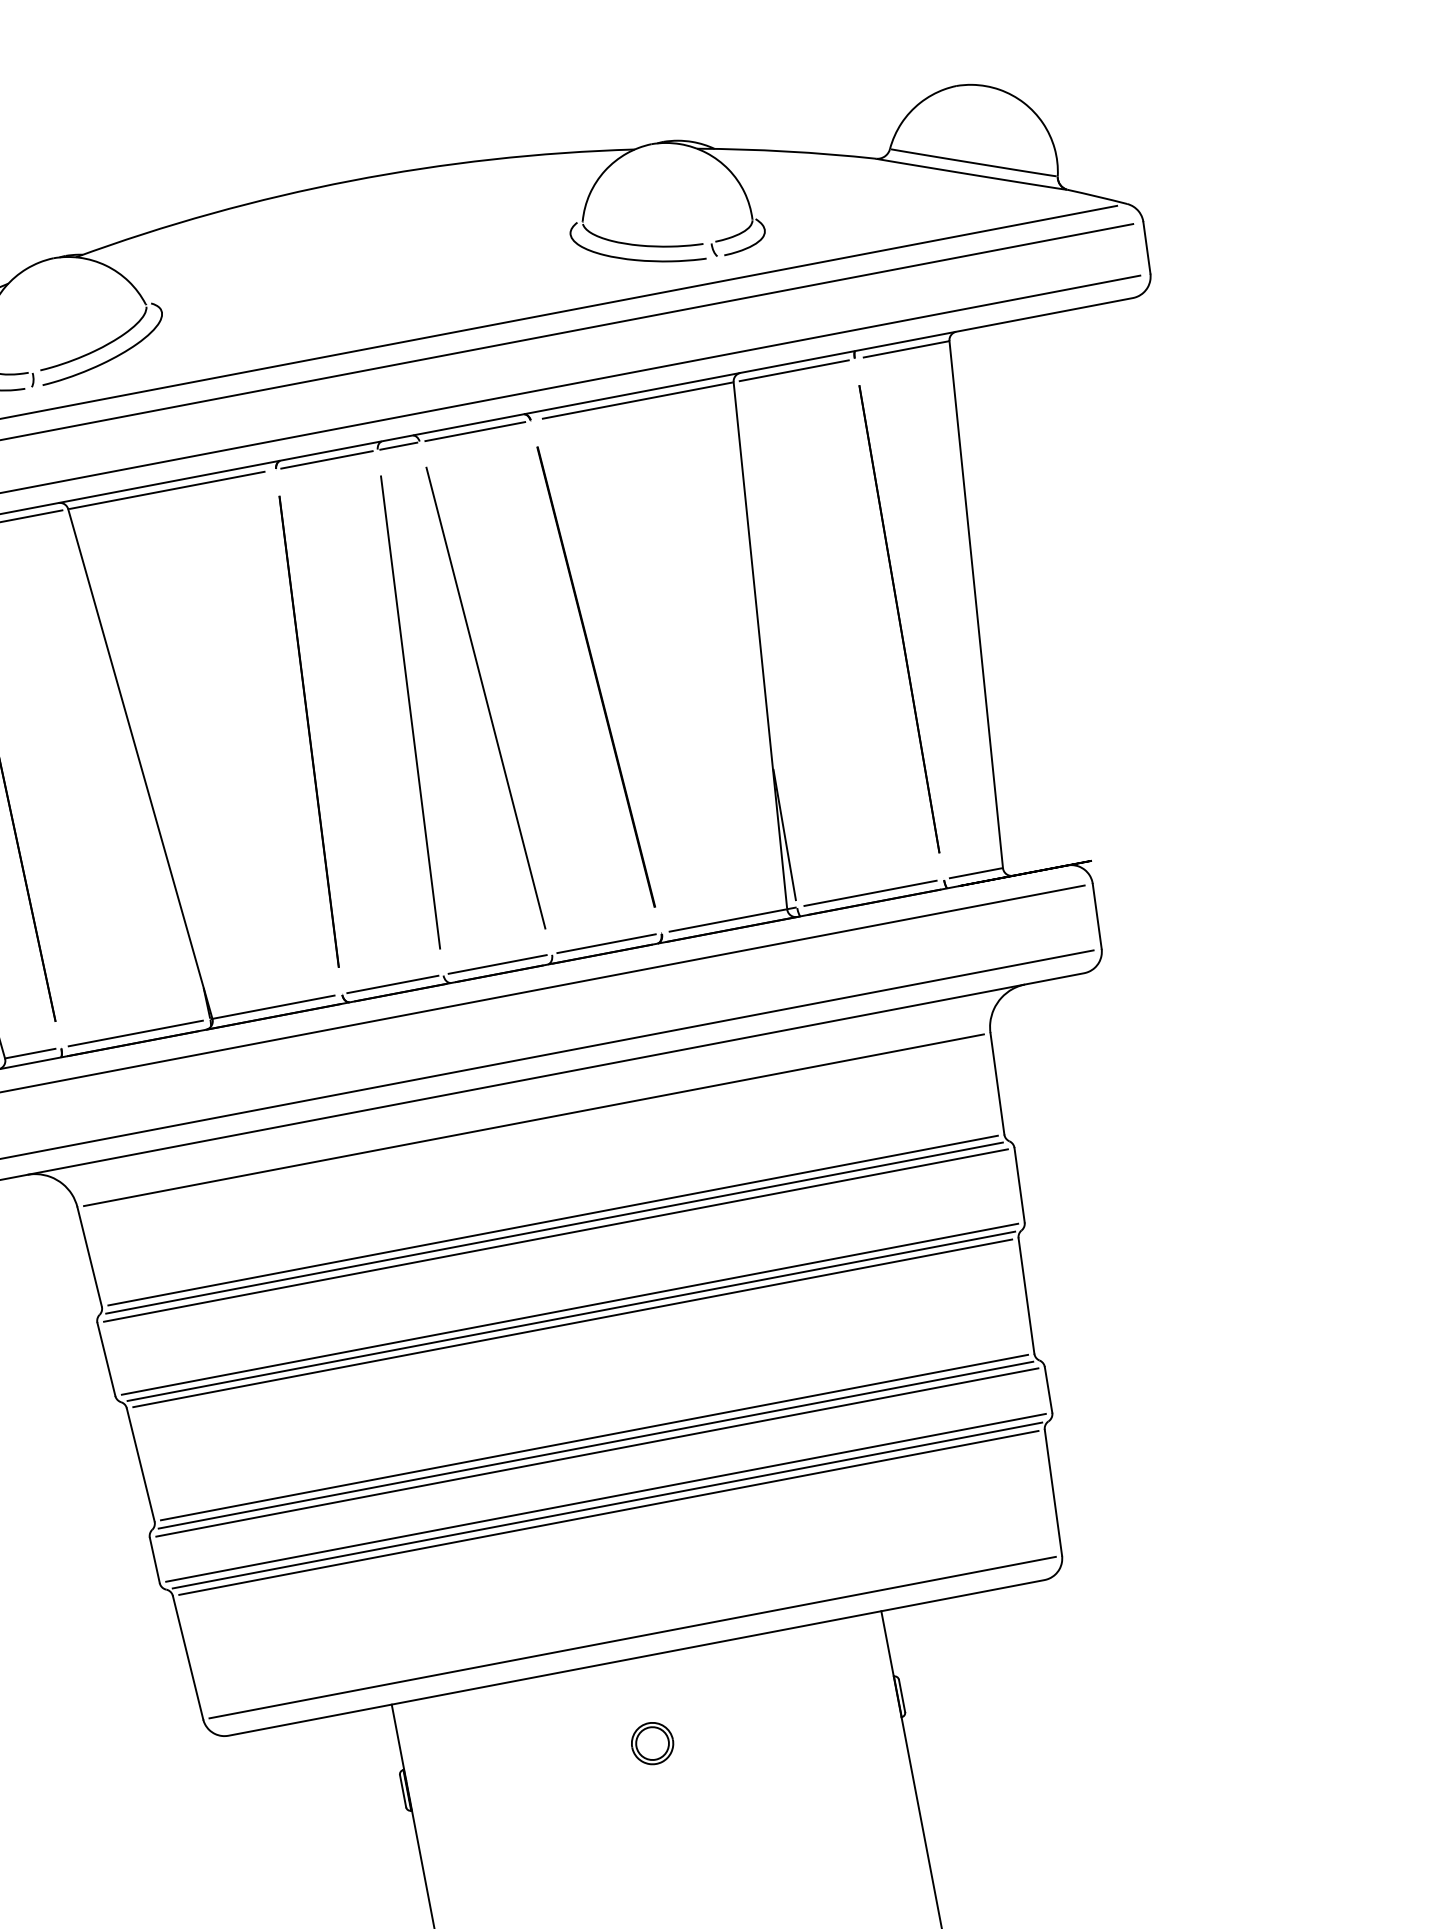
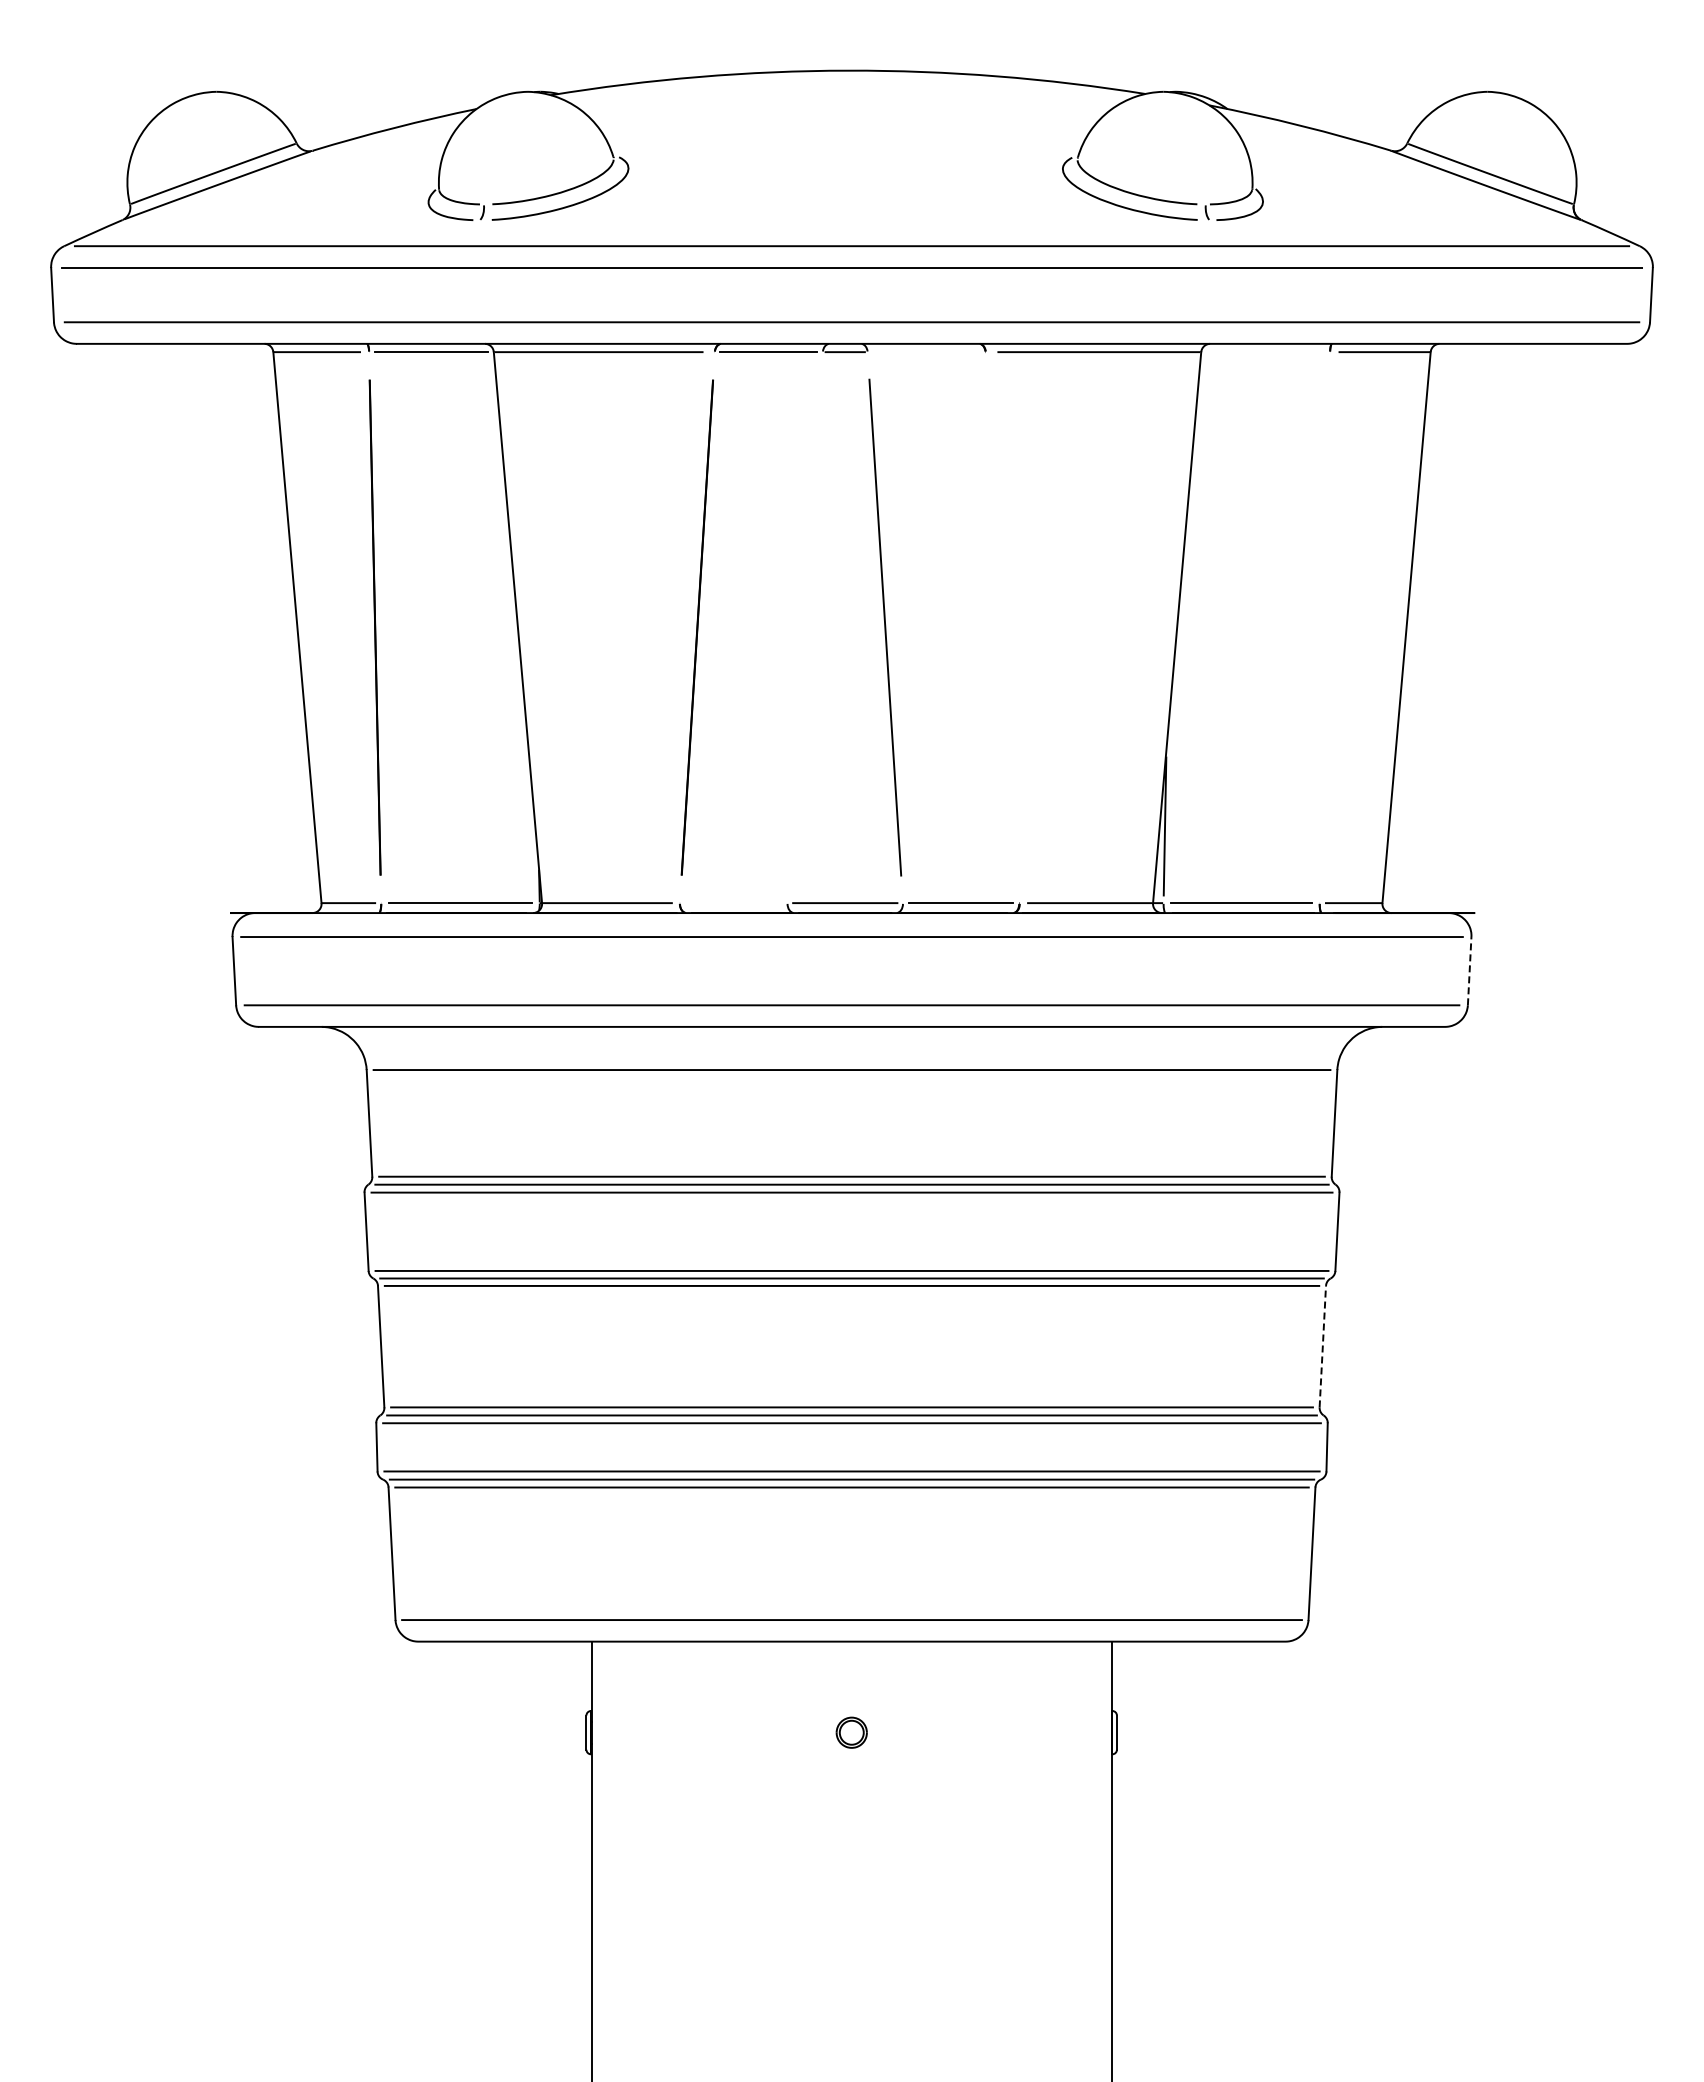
line: (794, 371) -> (1265, 352), removed
line: (475, 431) -> (926, 352), removed
line: (899, 619) -> (1324, 627), removed
line: (596, 676) -> (1002, 627), removed
line: (410, 712) -> (805, 627), removed
line: (1096, 915) -> (1469, 970), solid -> dashed
line: (392, 984) -> (733, 903), removed
line: (1026, 1295) -> (1322, 1346), solid -> dashed
part: (652, 1743) -> (851, 1732), size x0.7

